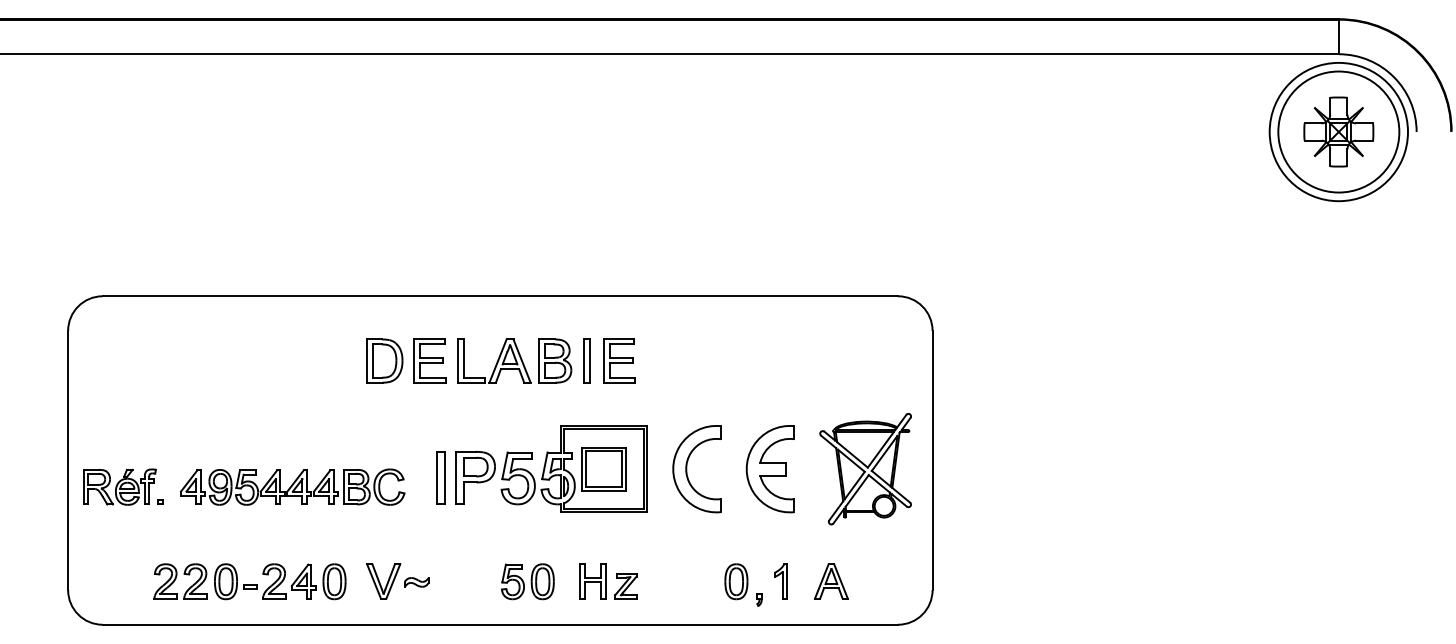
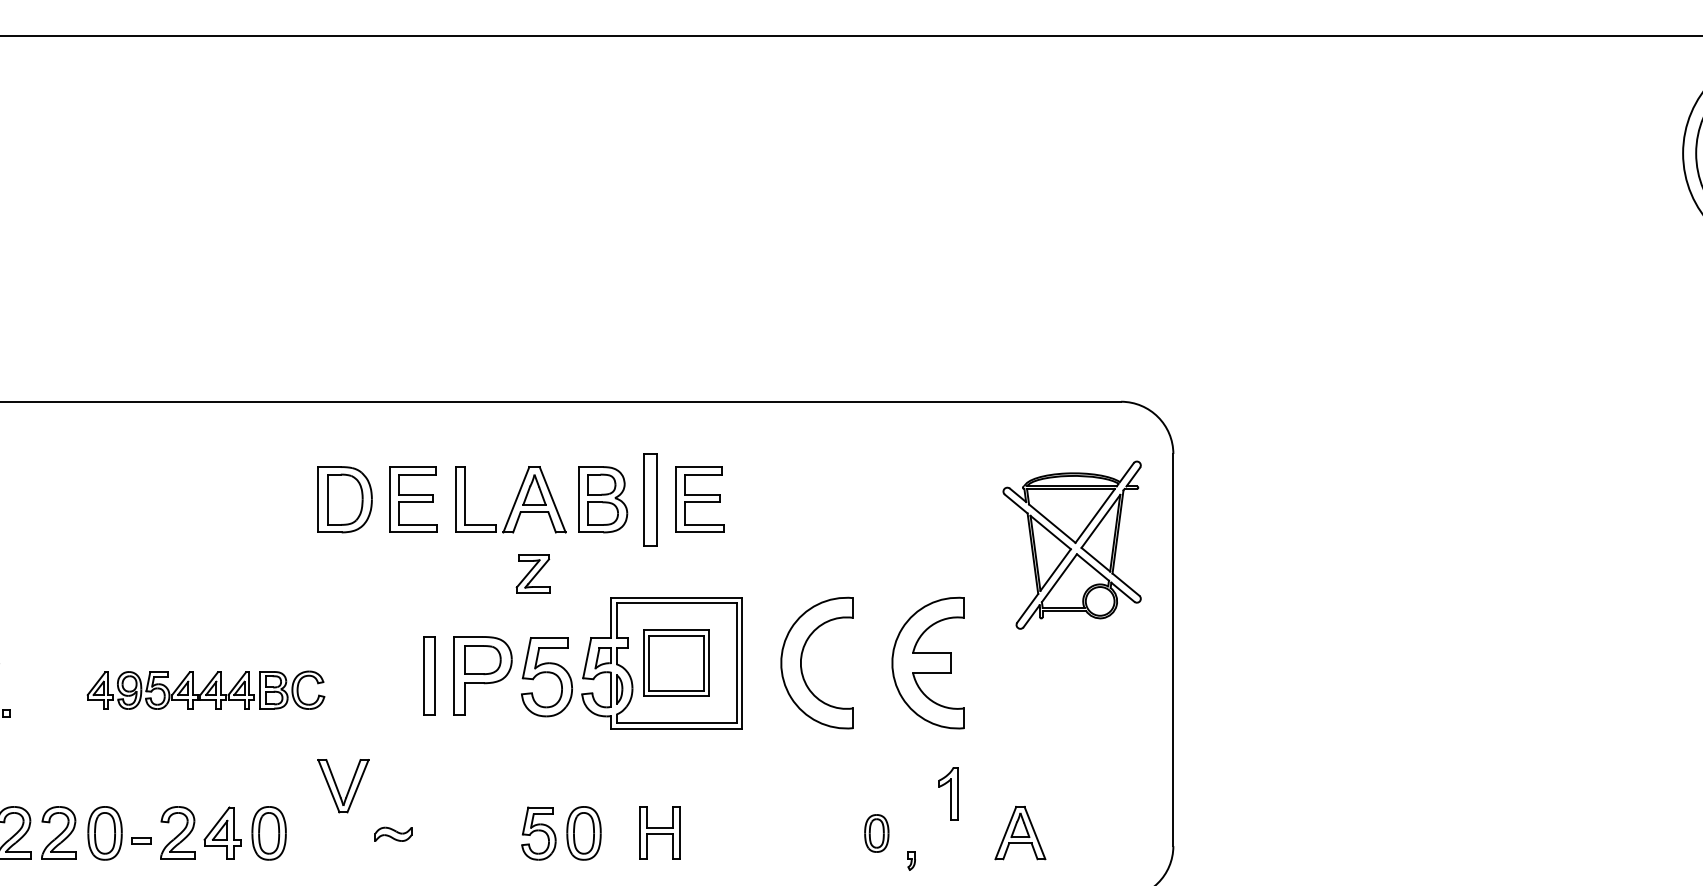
part: (586, 360) -> (650, 498), size x1.4
part: (865, 469) -> (1071, 545), moved
part: (292, 486) -> (205, 689), size x0.7
part: (383, 581) -> (343, 786), moved
part: (736, 581) -> (876, 833), size x0.7
part: (780, 581) -> (947, 793), moved
part: (625, 586) -> (532, 574), moved

